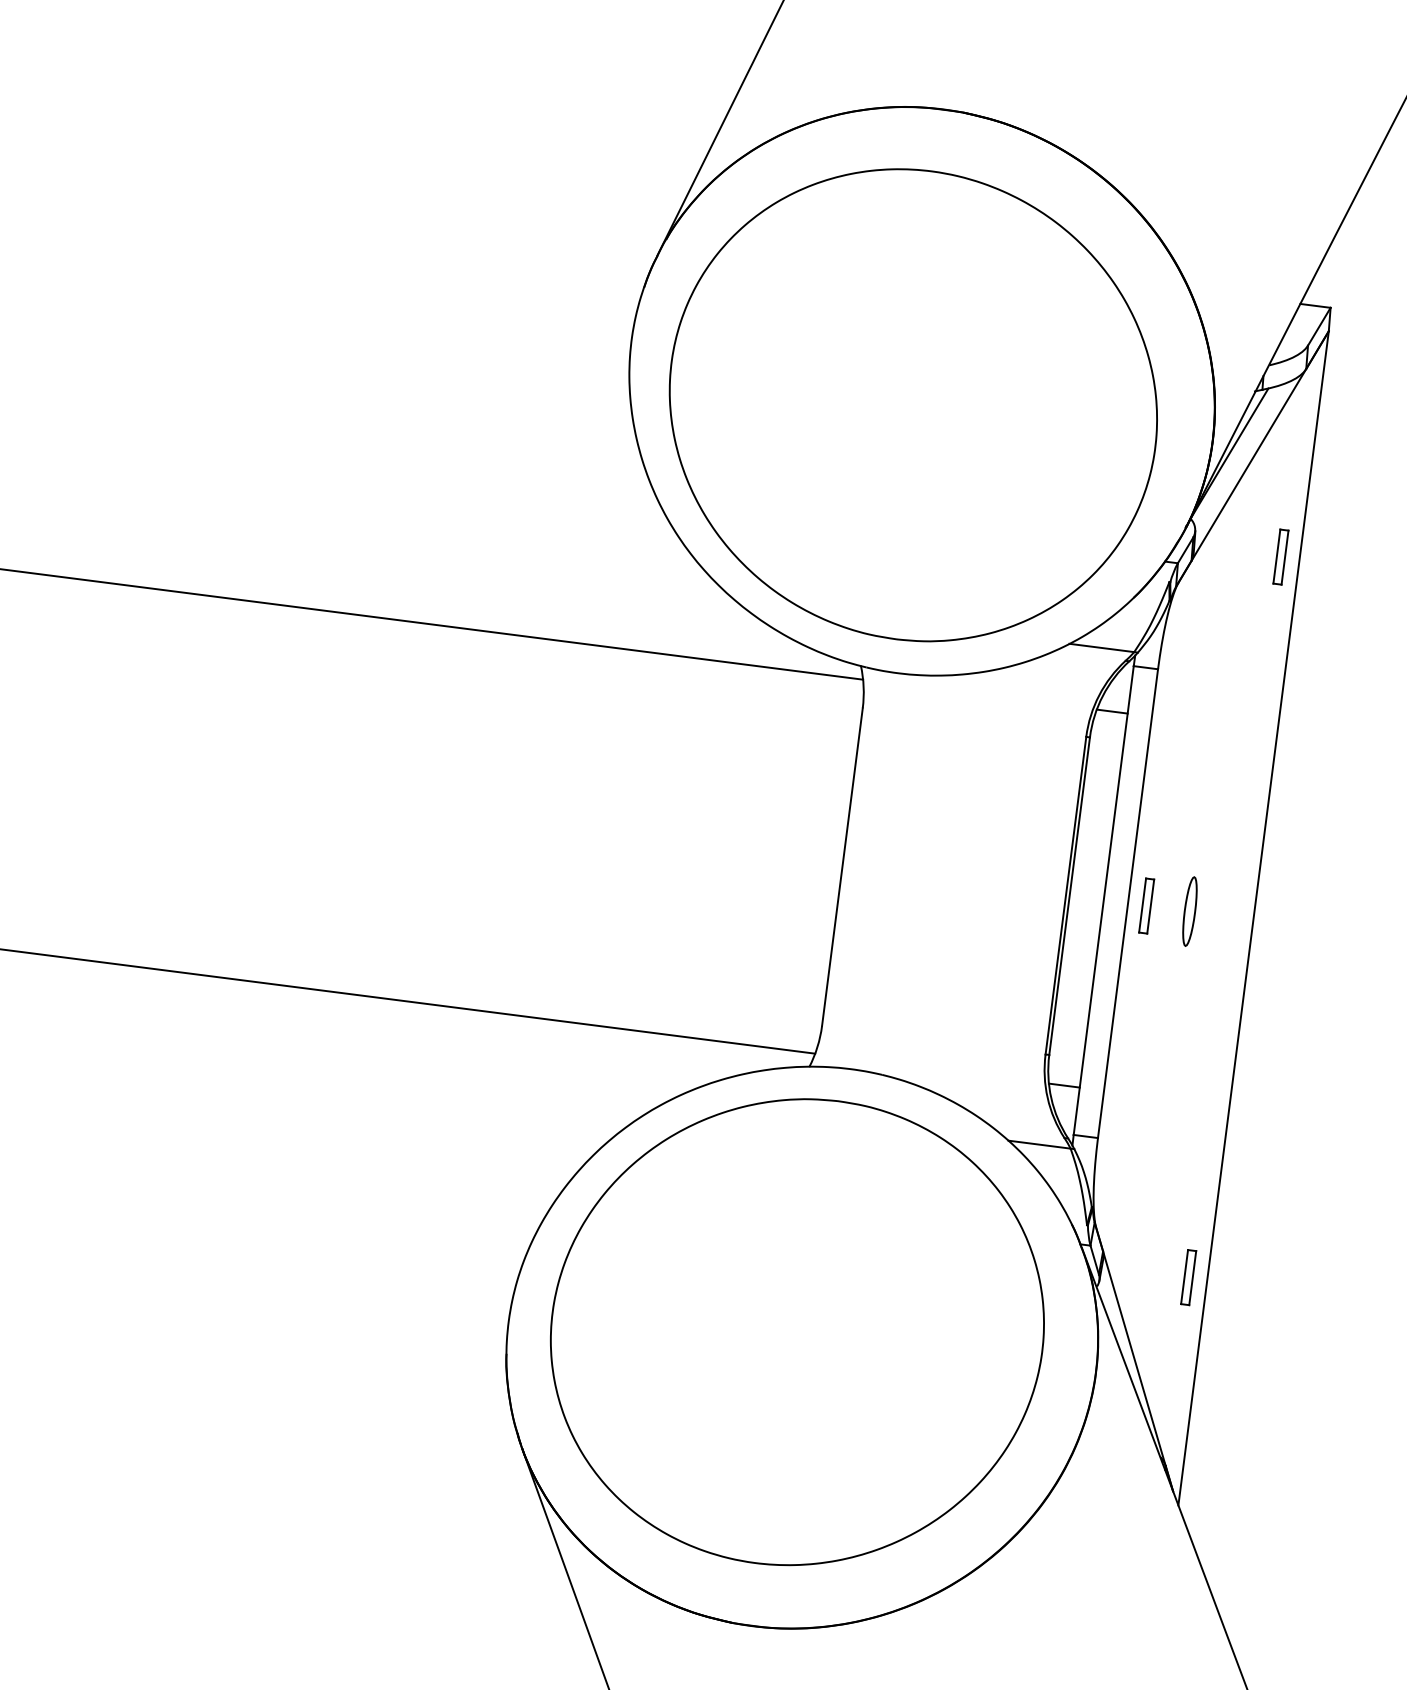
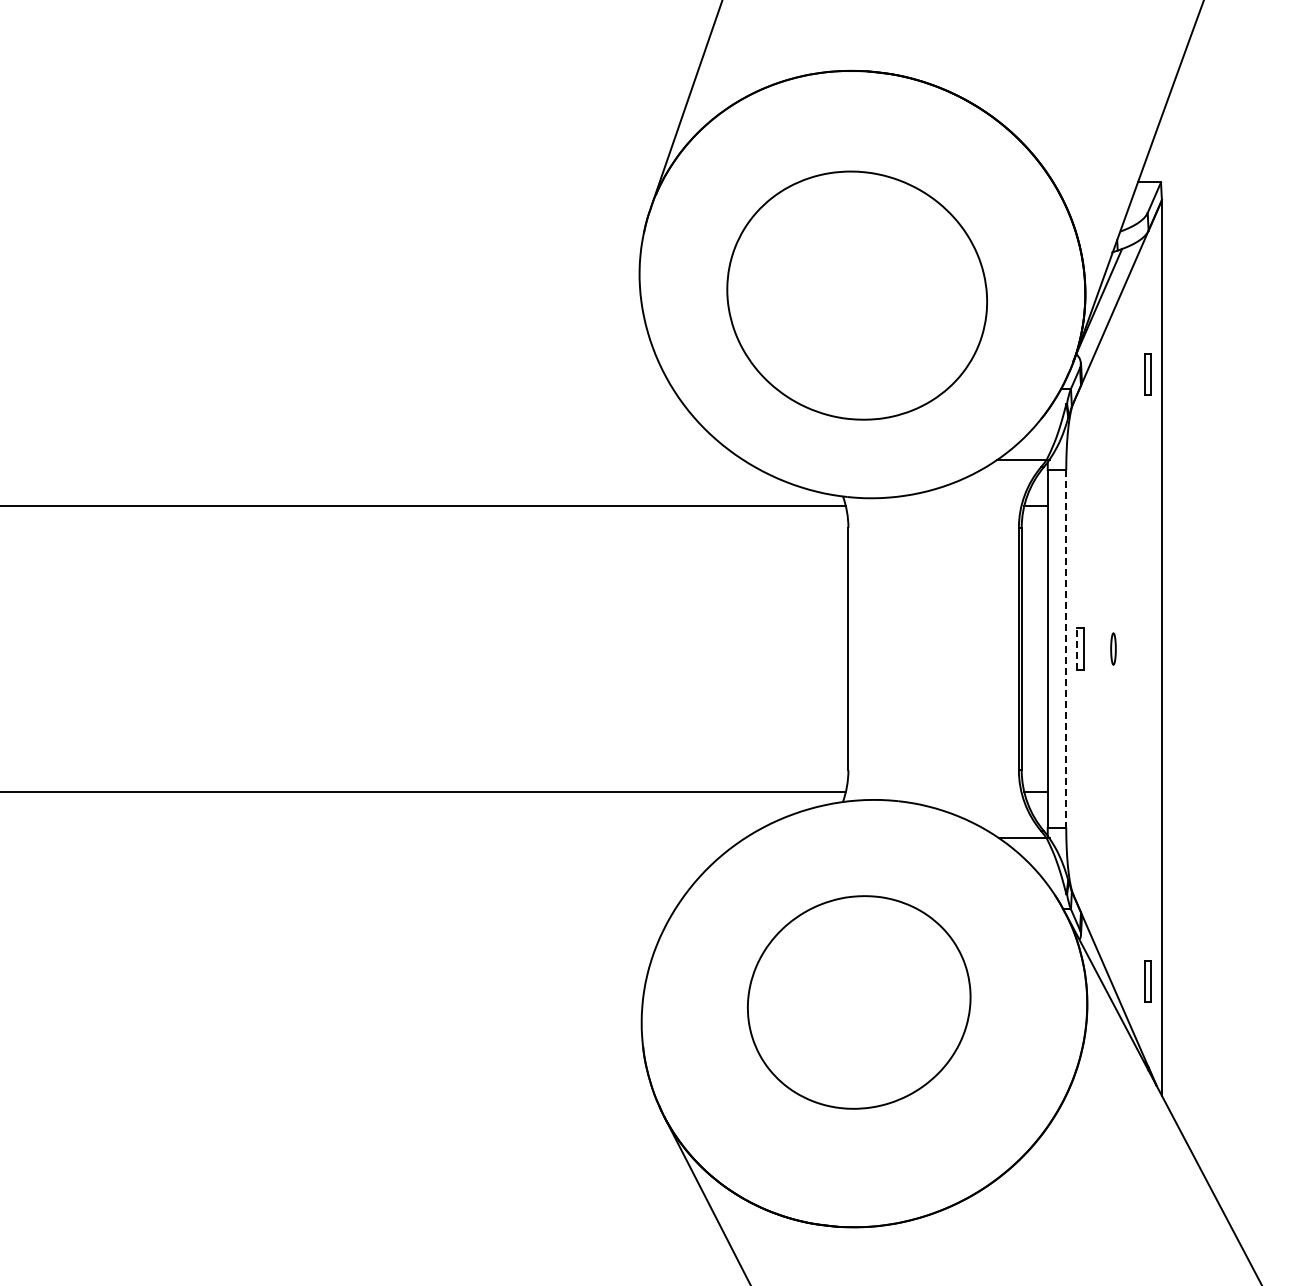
part: (912, 404) -> (856, 295), size x0.7
line: (1128, 904) -> (1066, 649), solid -> dashed
line: (1142, 906) -> (1077, 649), solid -> dashed
part: (1190, 910) -> (1113, 648), size x0.6
part: (1188, 1277) -> (1147, 981), moved
part: (796, 1332) -> (858, 1002), size x0.6

